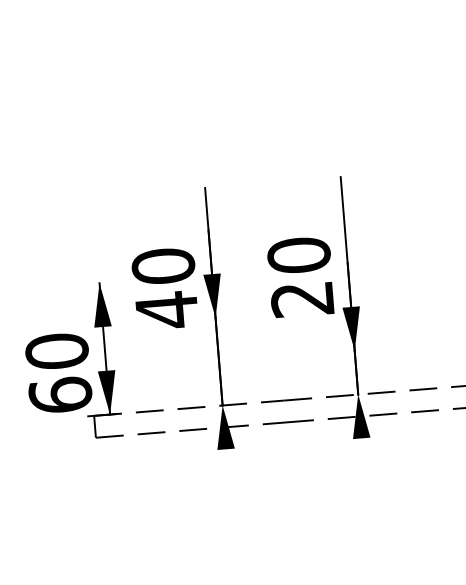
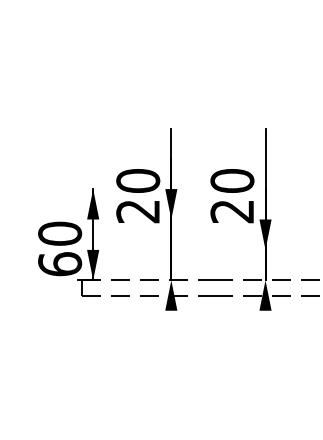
text: (165, 310) -> (137, 211), 40 -> 20

